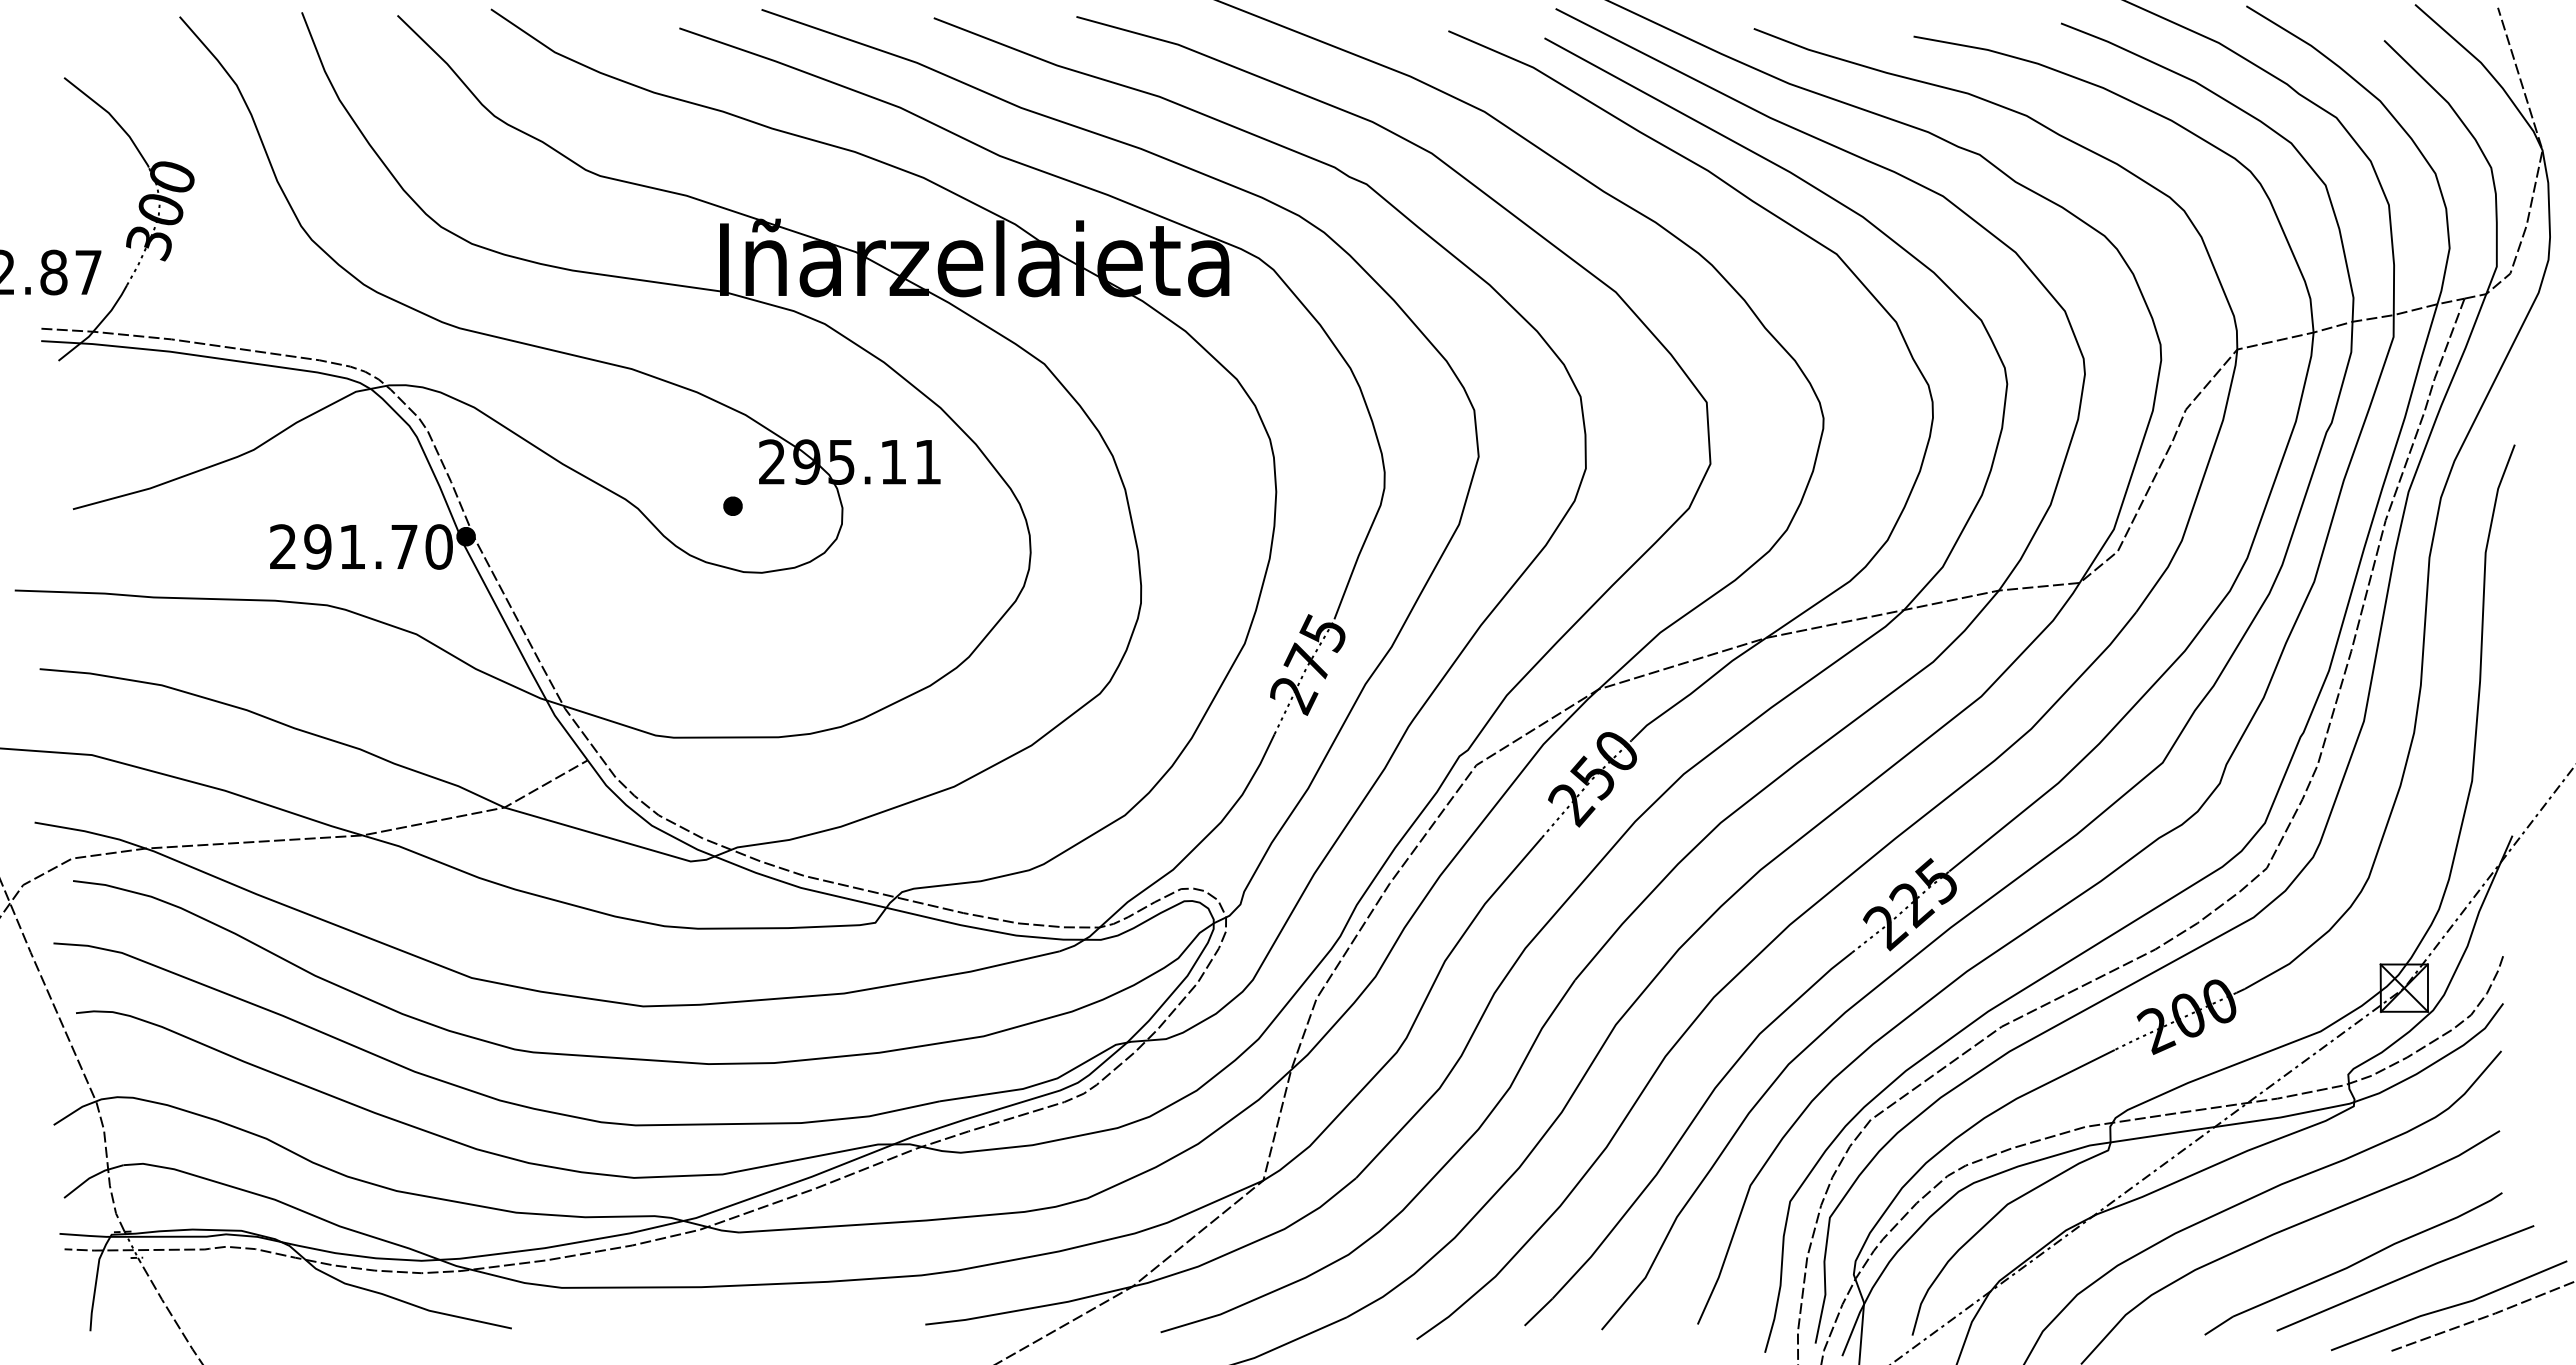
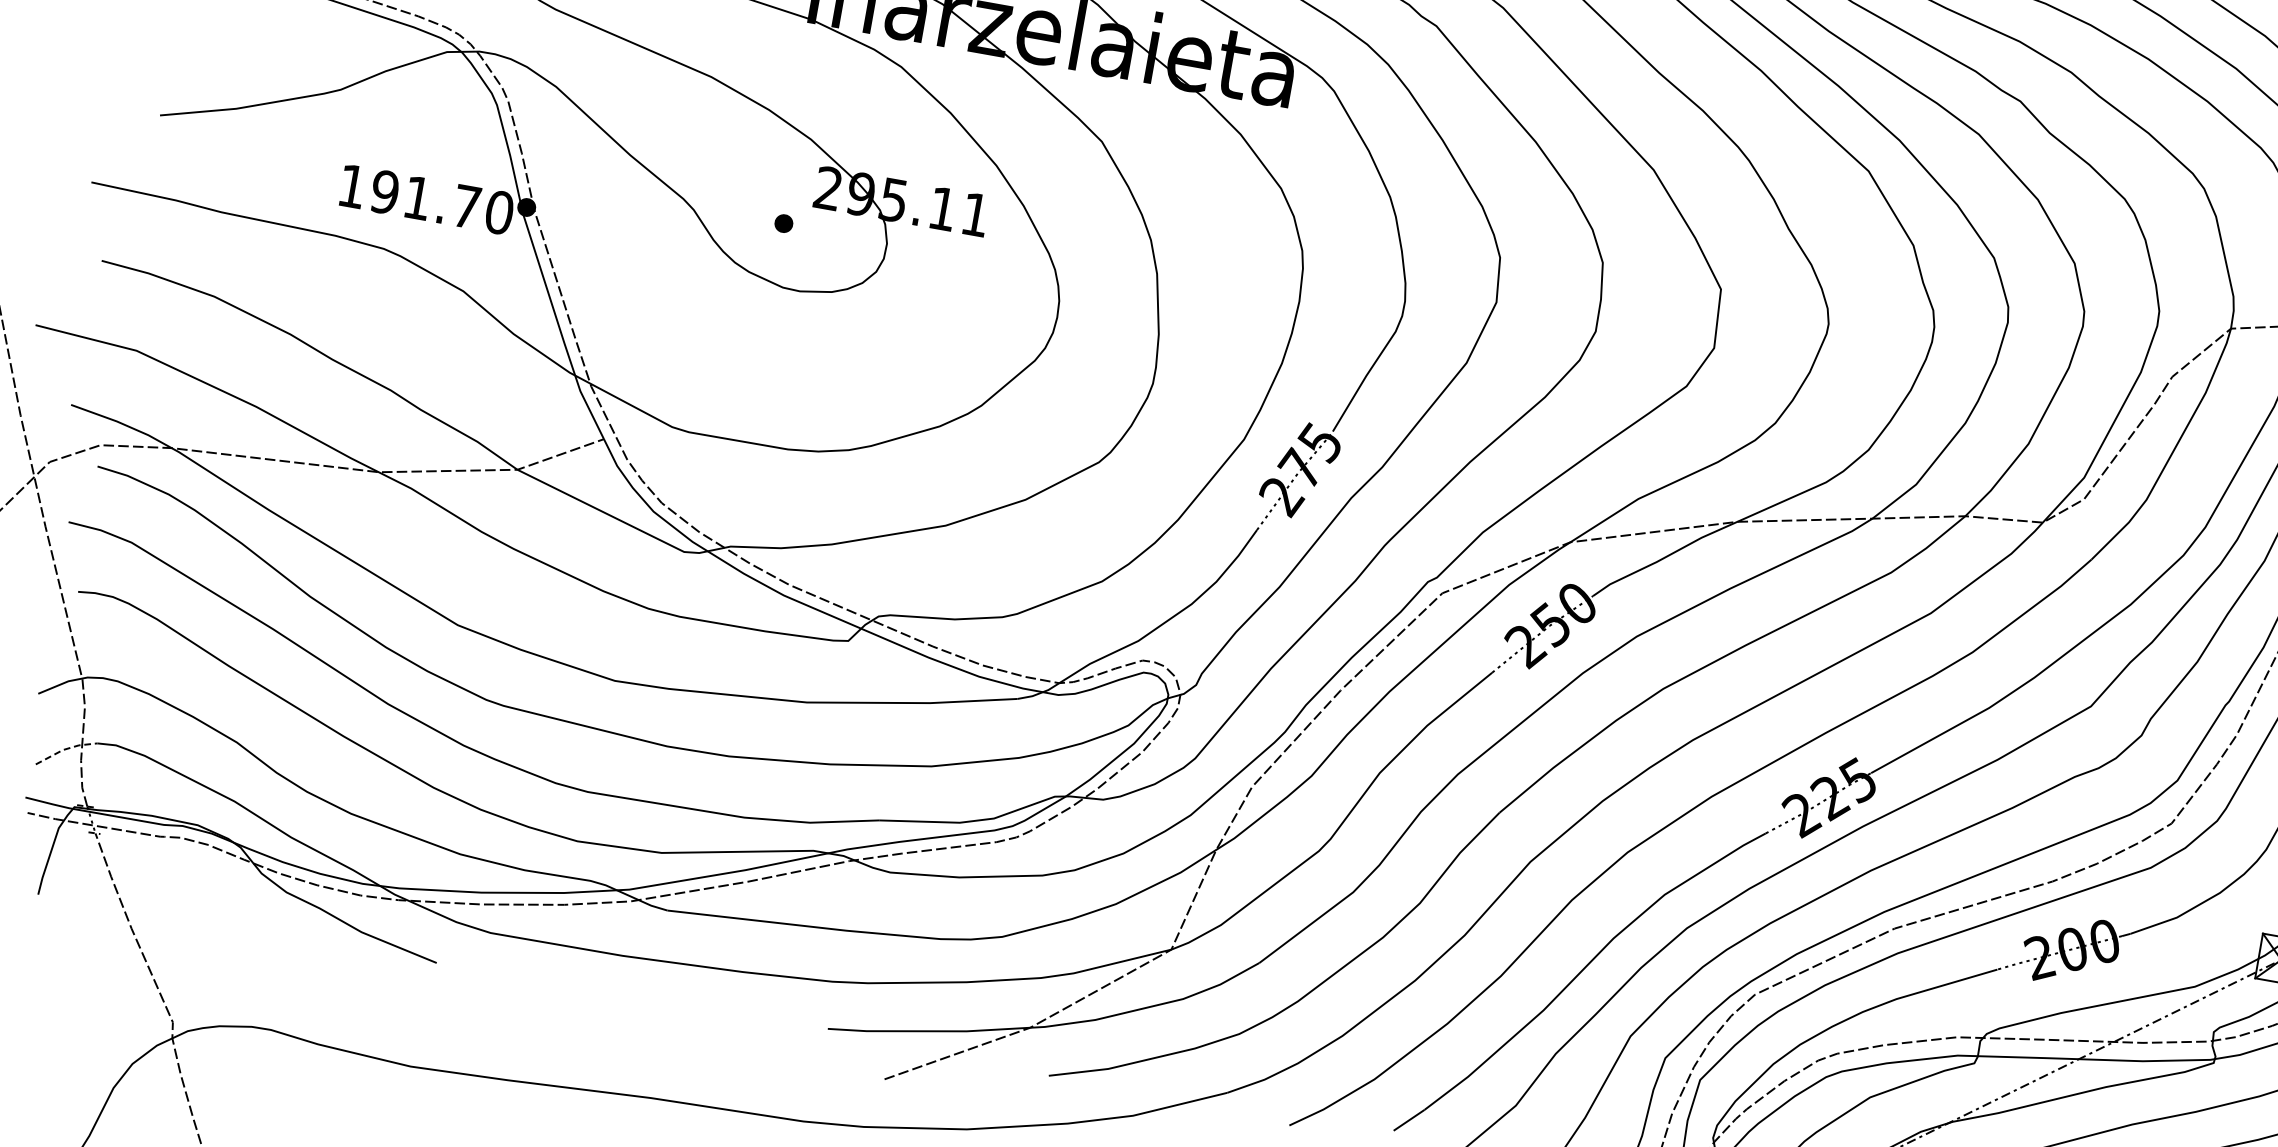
text: (282, 546) -> (351, 185), 291.70 -> 191.70
line: (91, 1177) -> (65, 749), solid -> dashed

